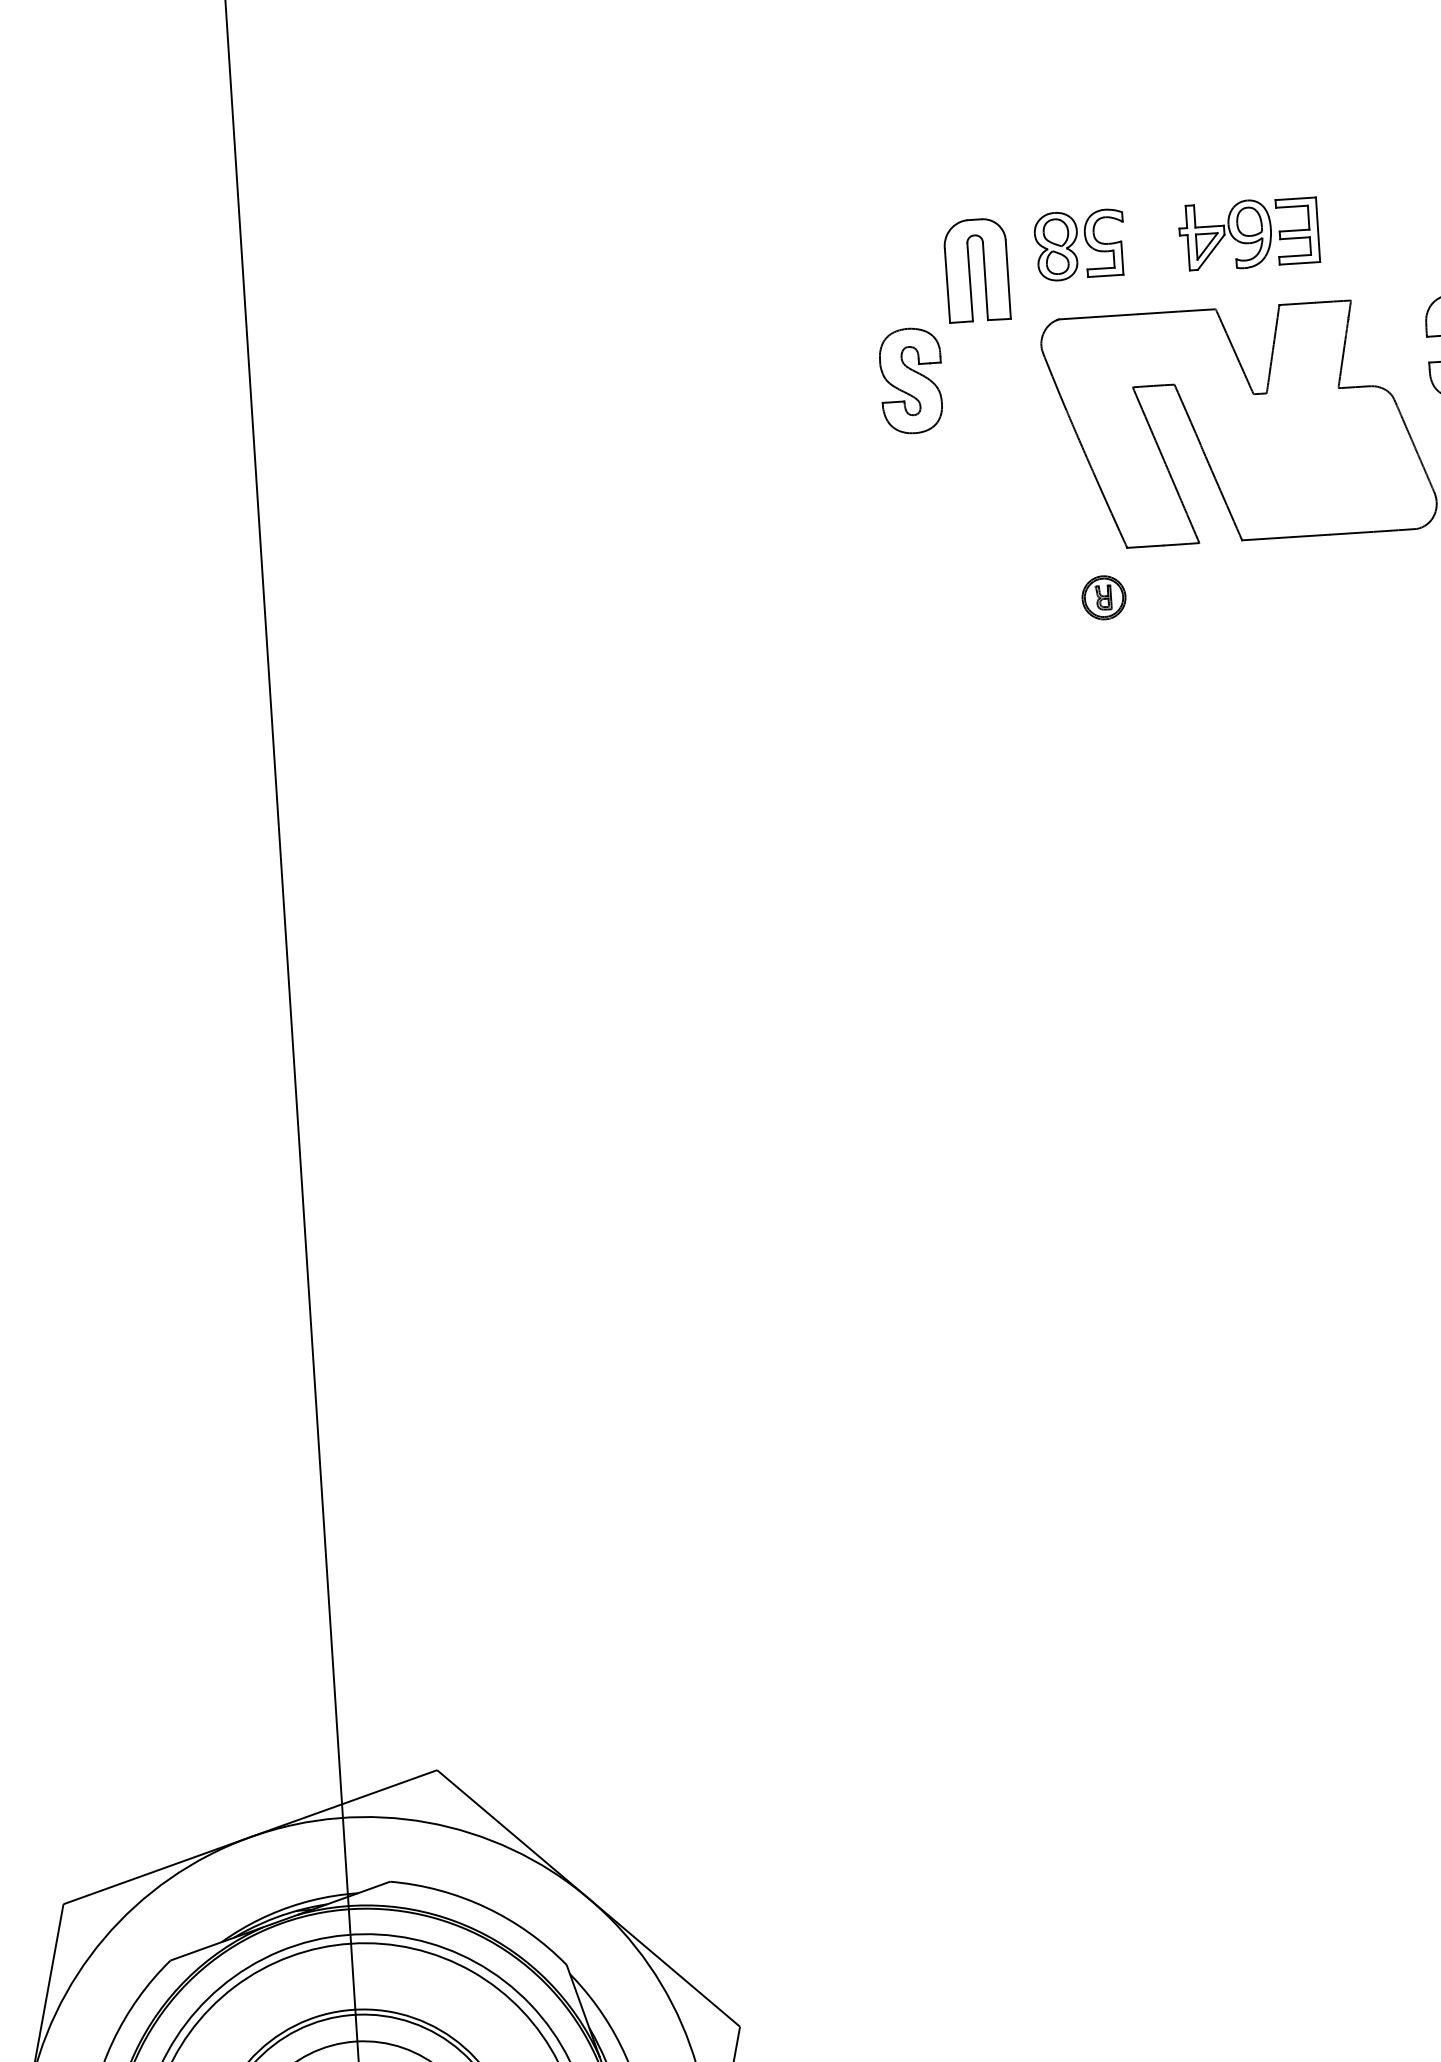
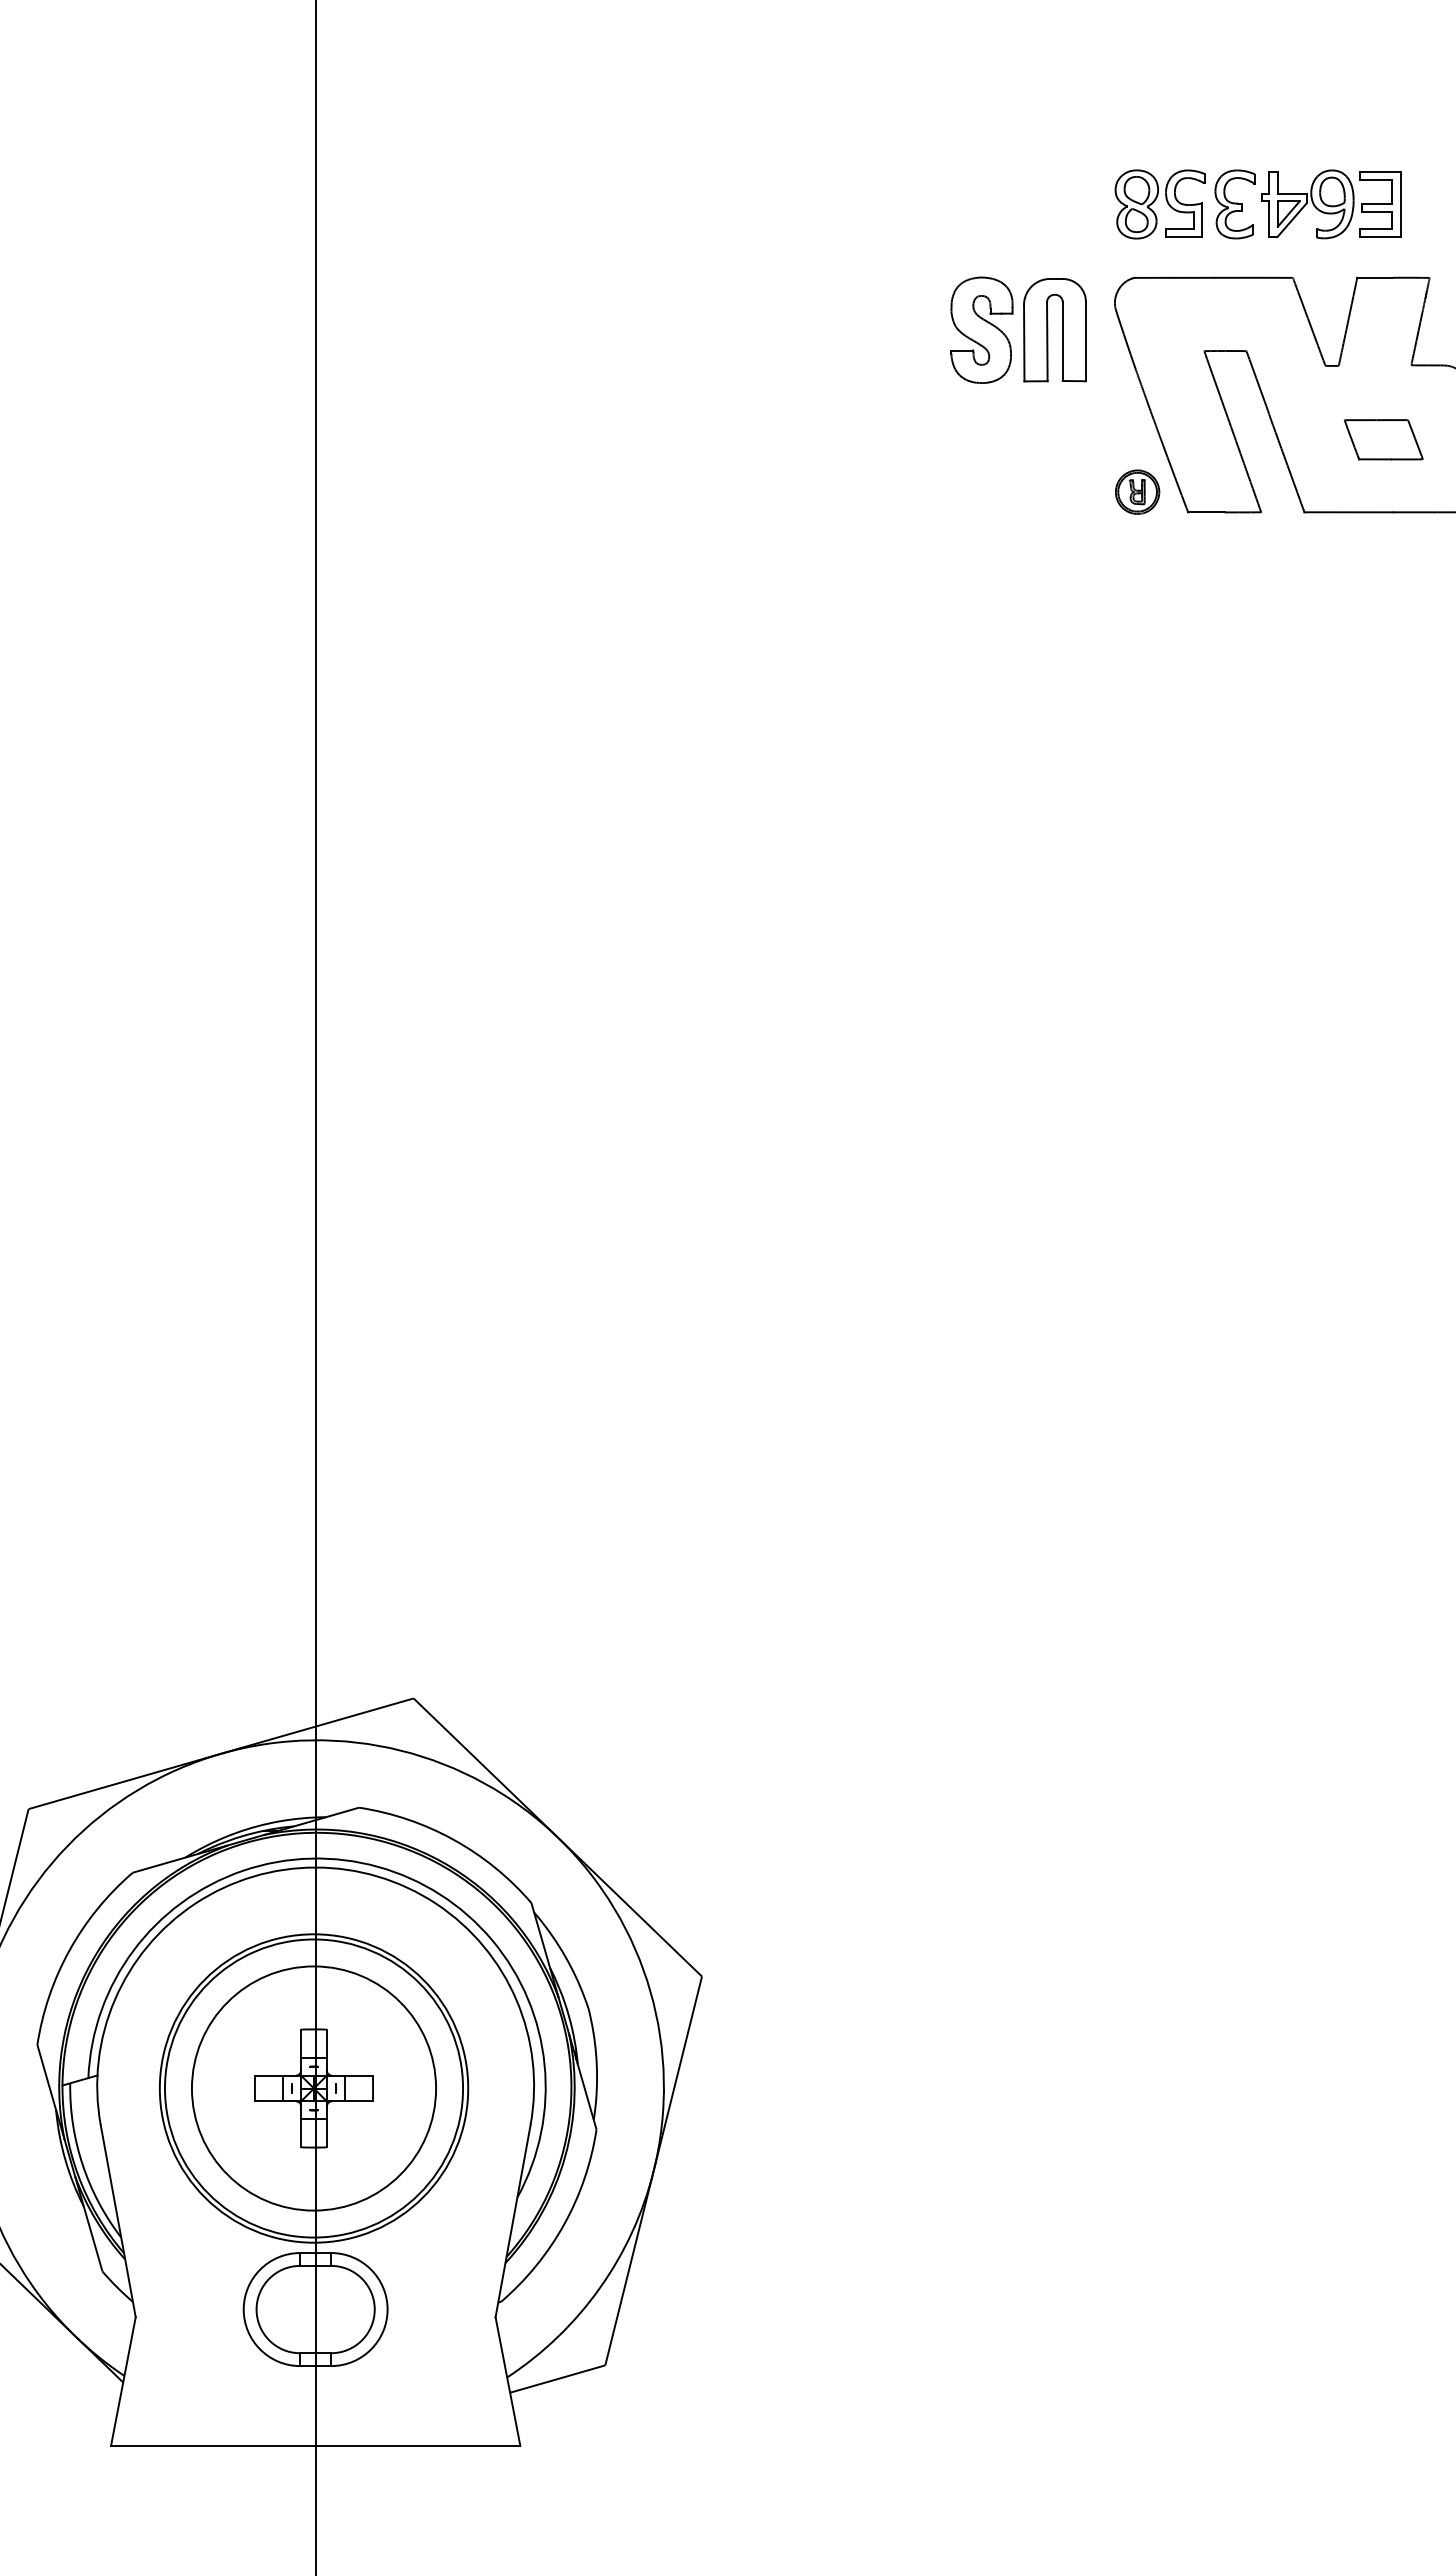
part: (1153, 240) -> (1234, 204), added
part: (976, 270) -> (1054, 330), moved
part: (1315, 463) -> (1383, 439), added
part: (1103, 597) -> (1137, 491), moved

